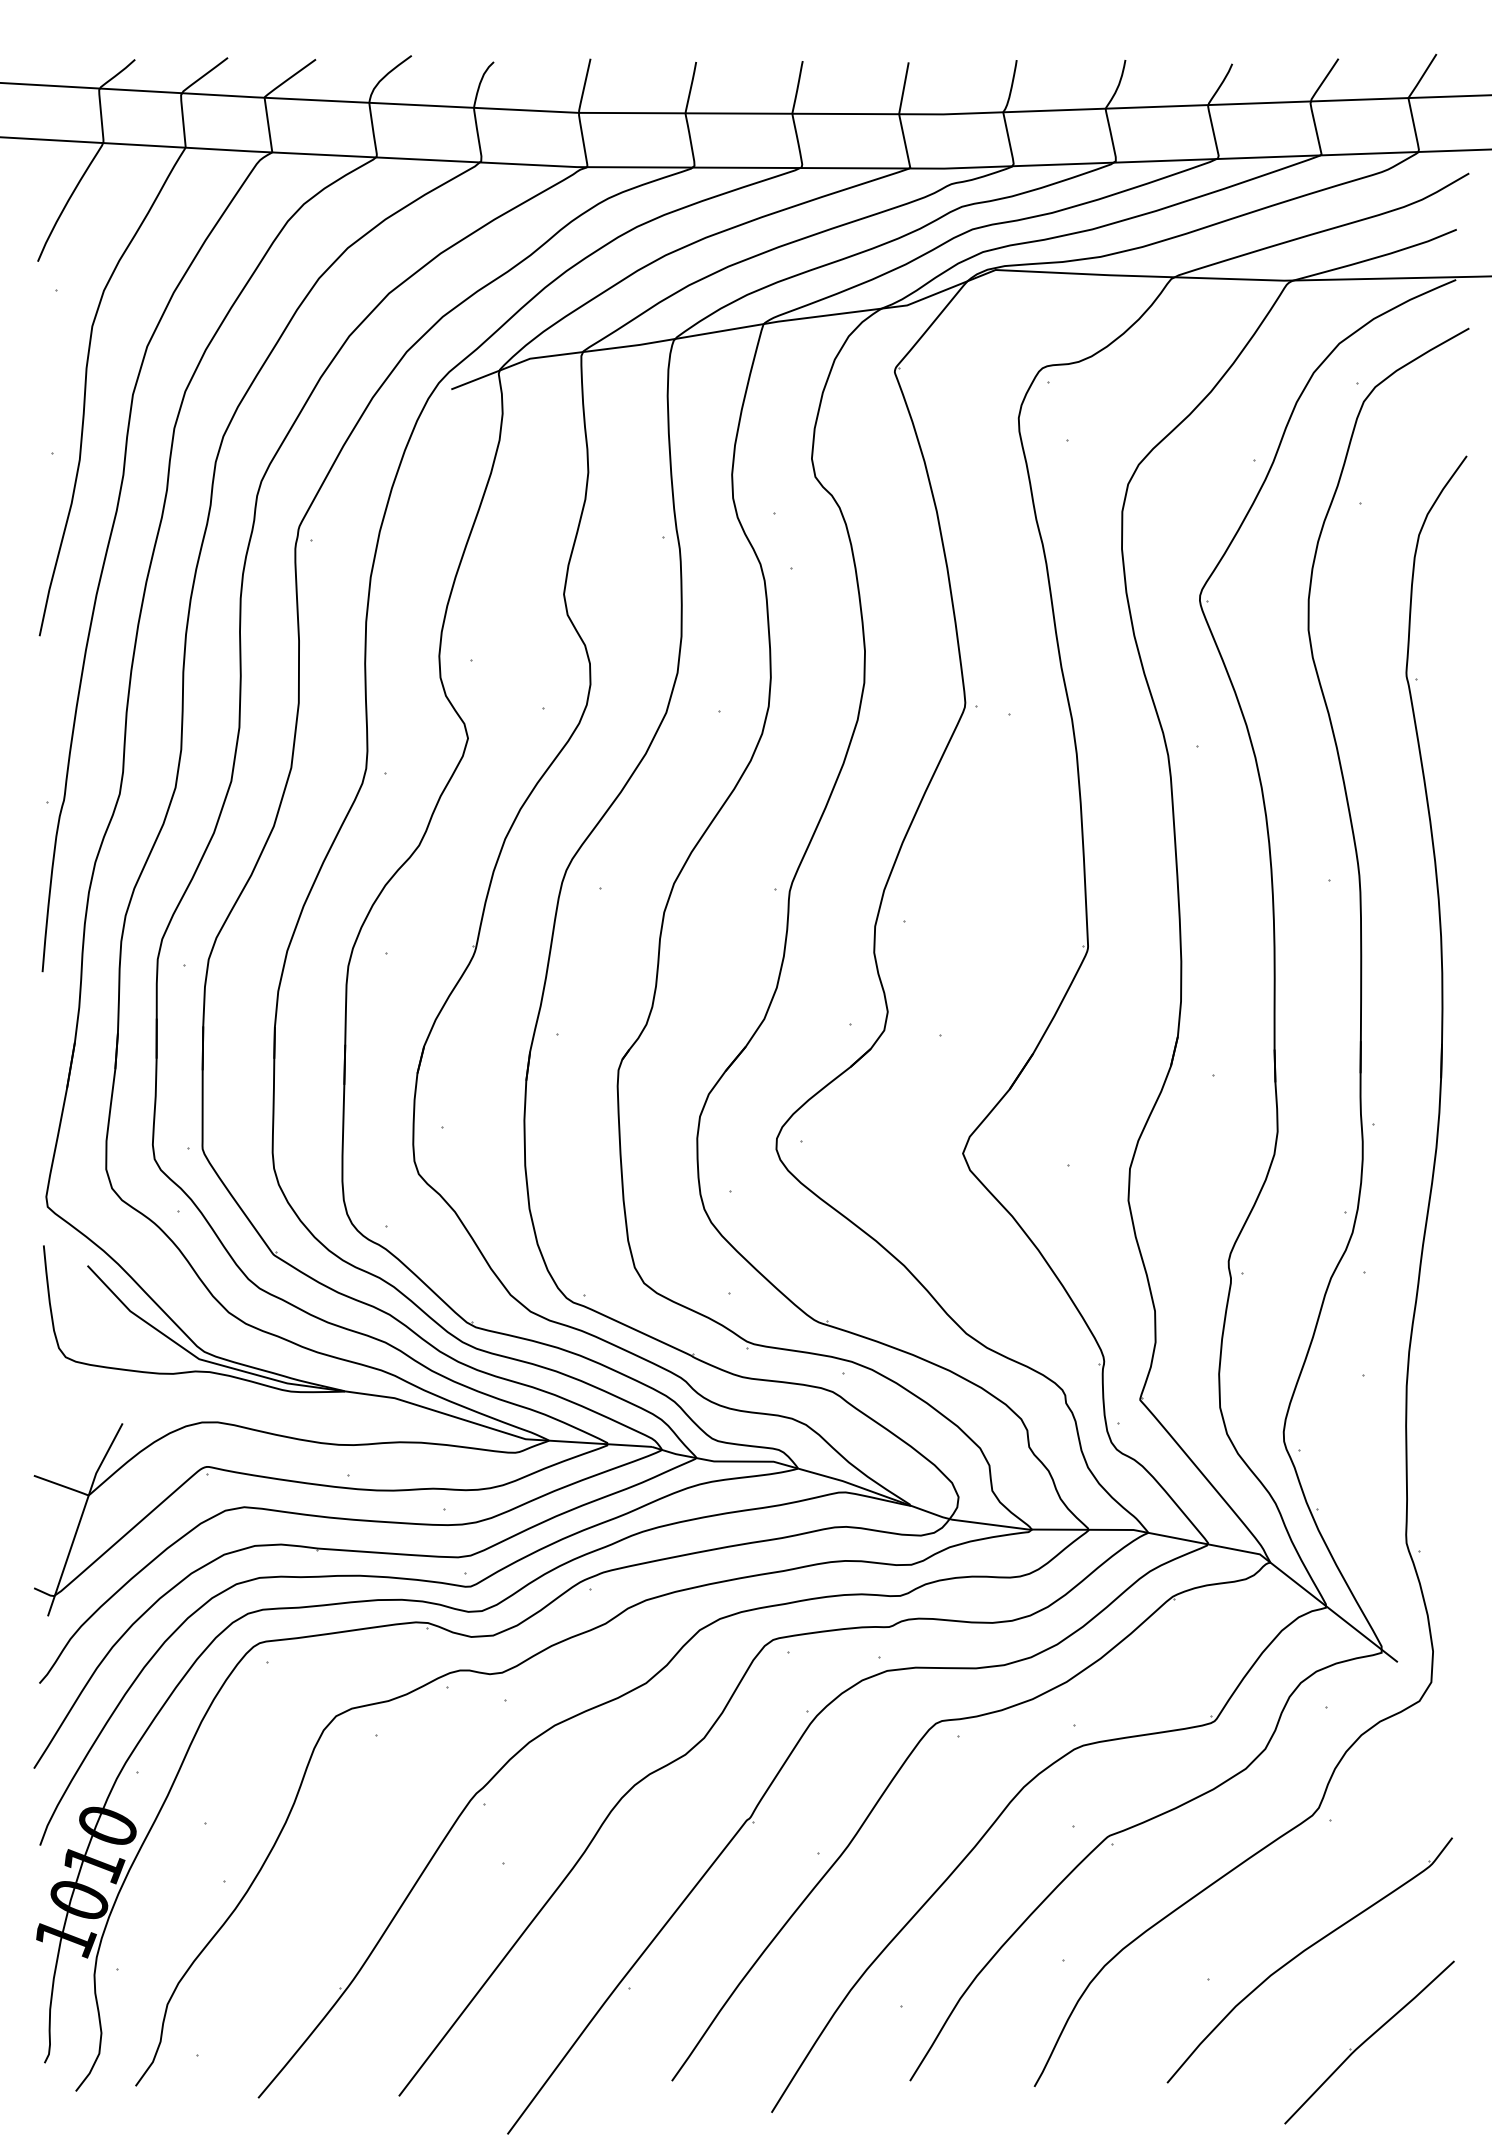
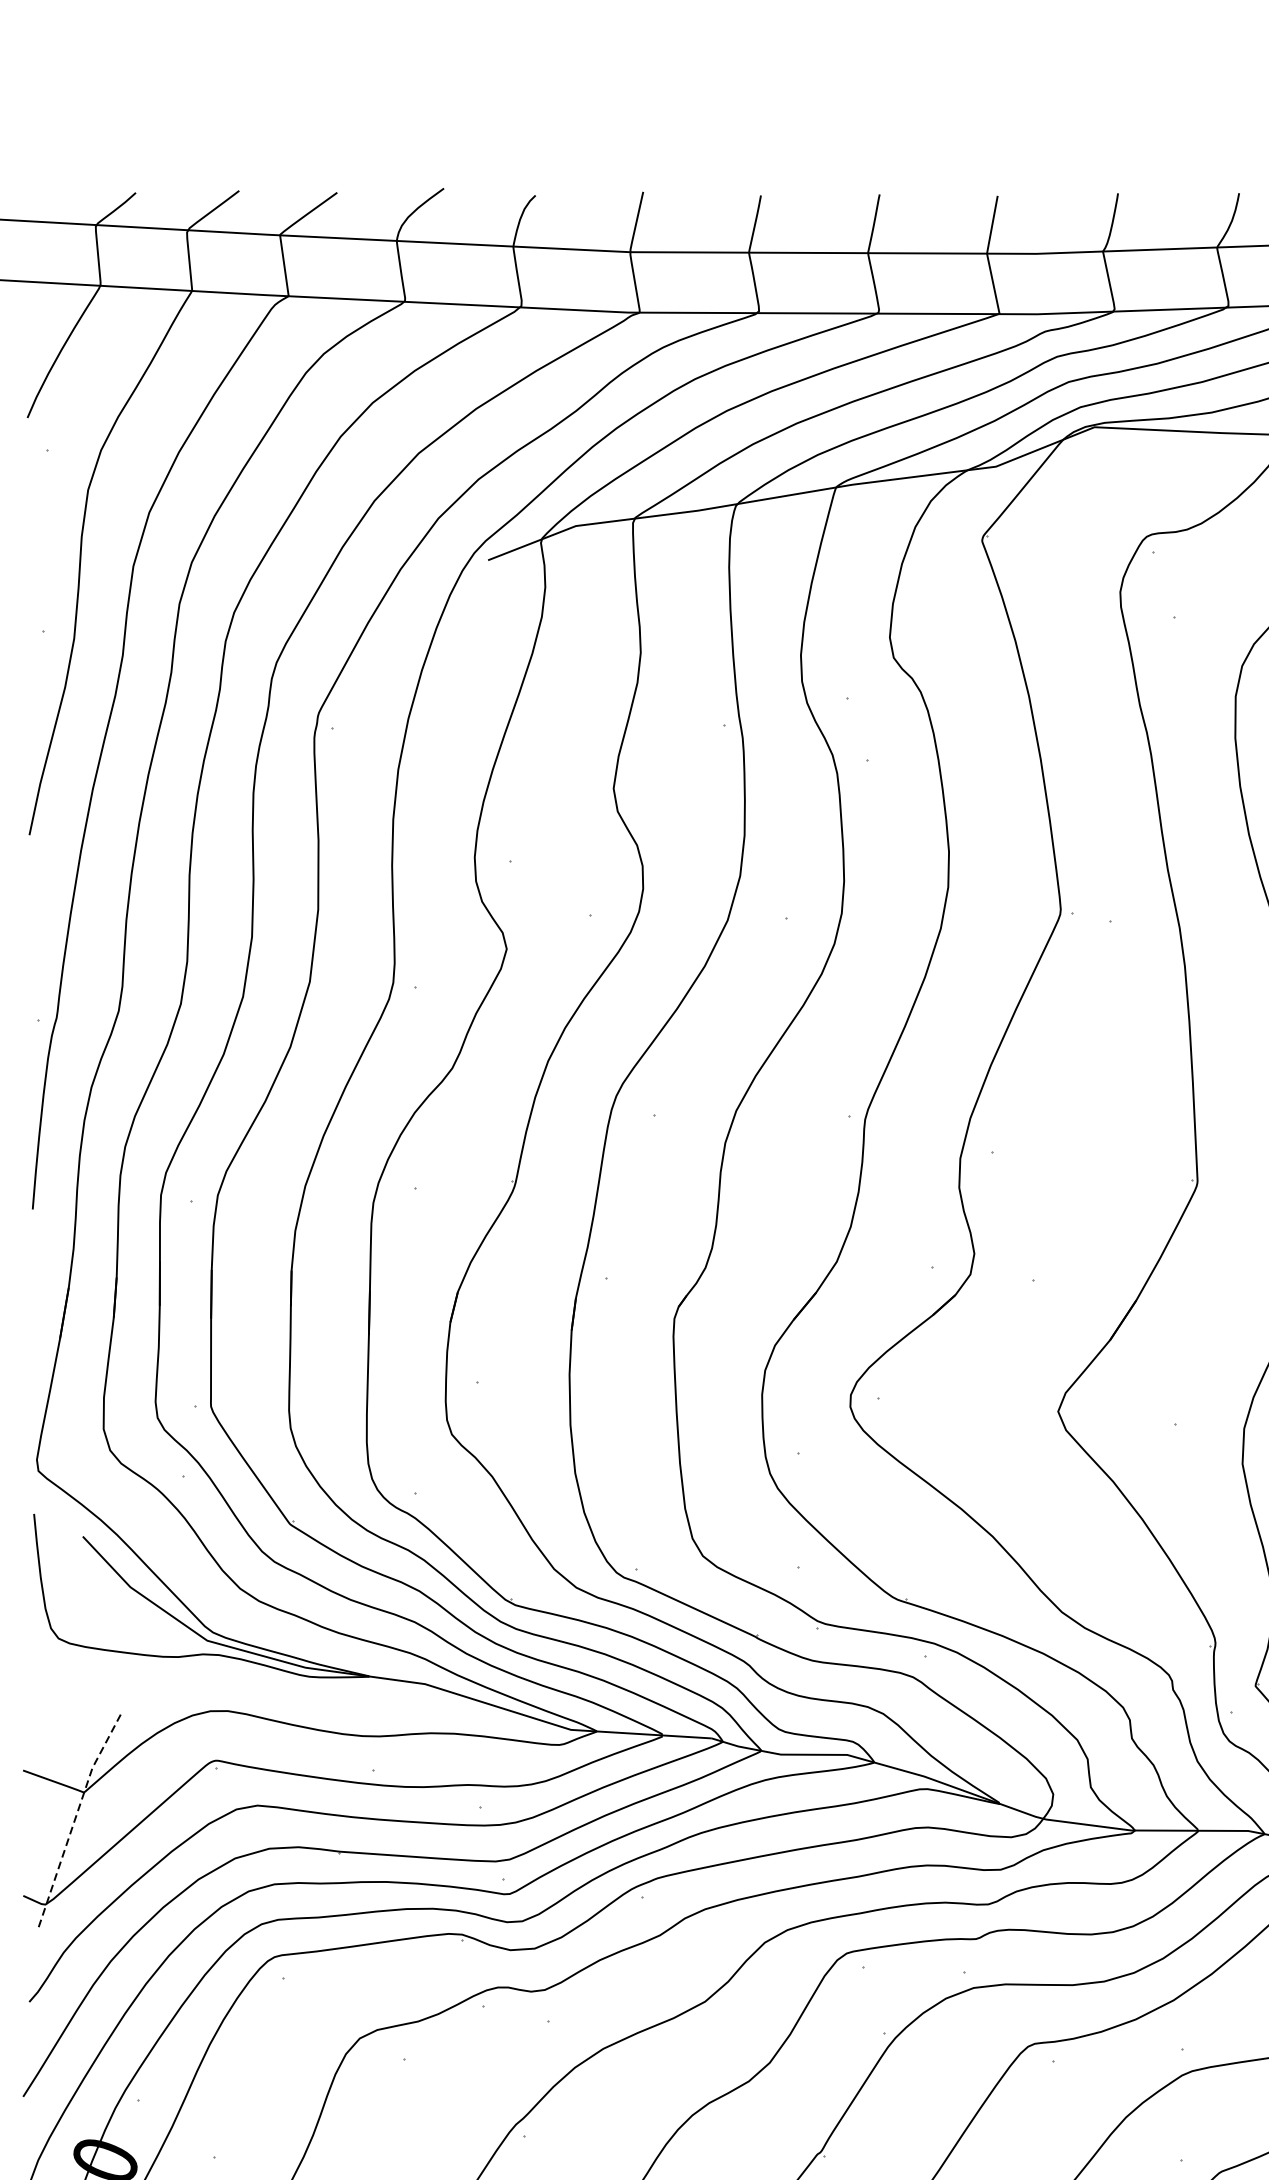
line: (81, 1516) -> (76, 1815), solid -> dashed

